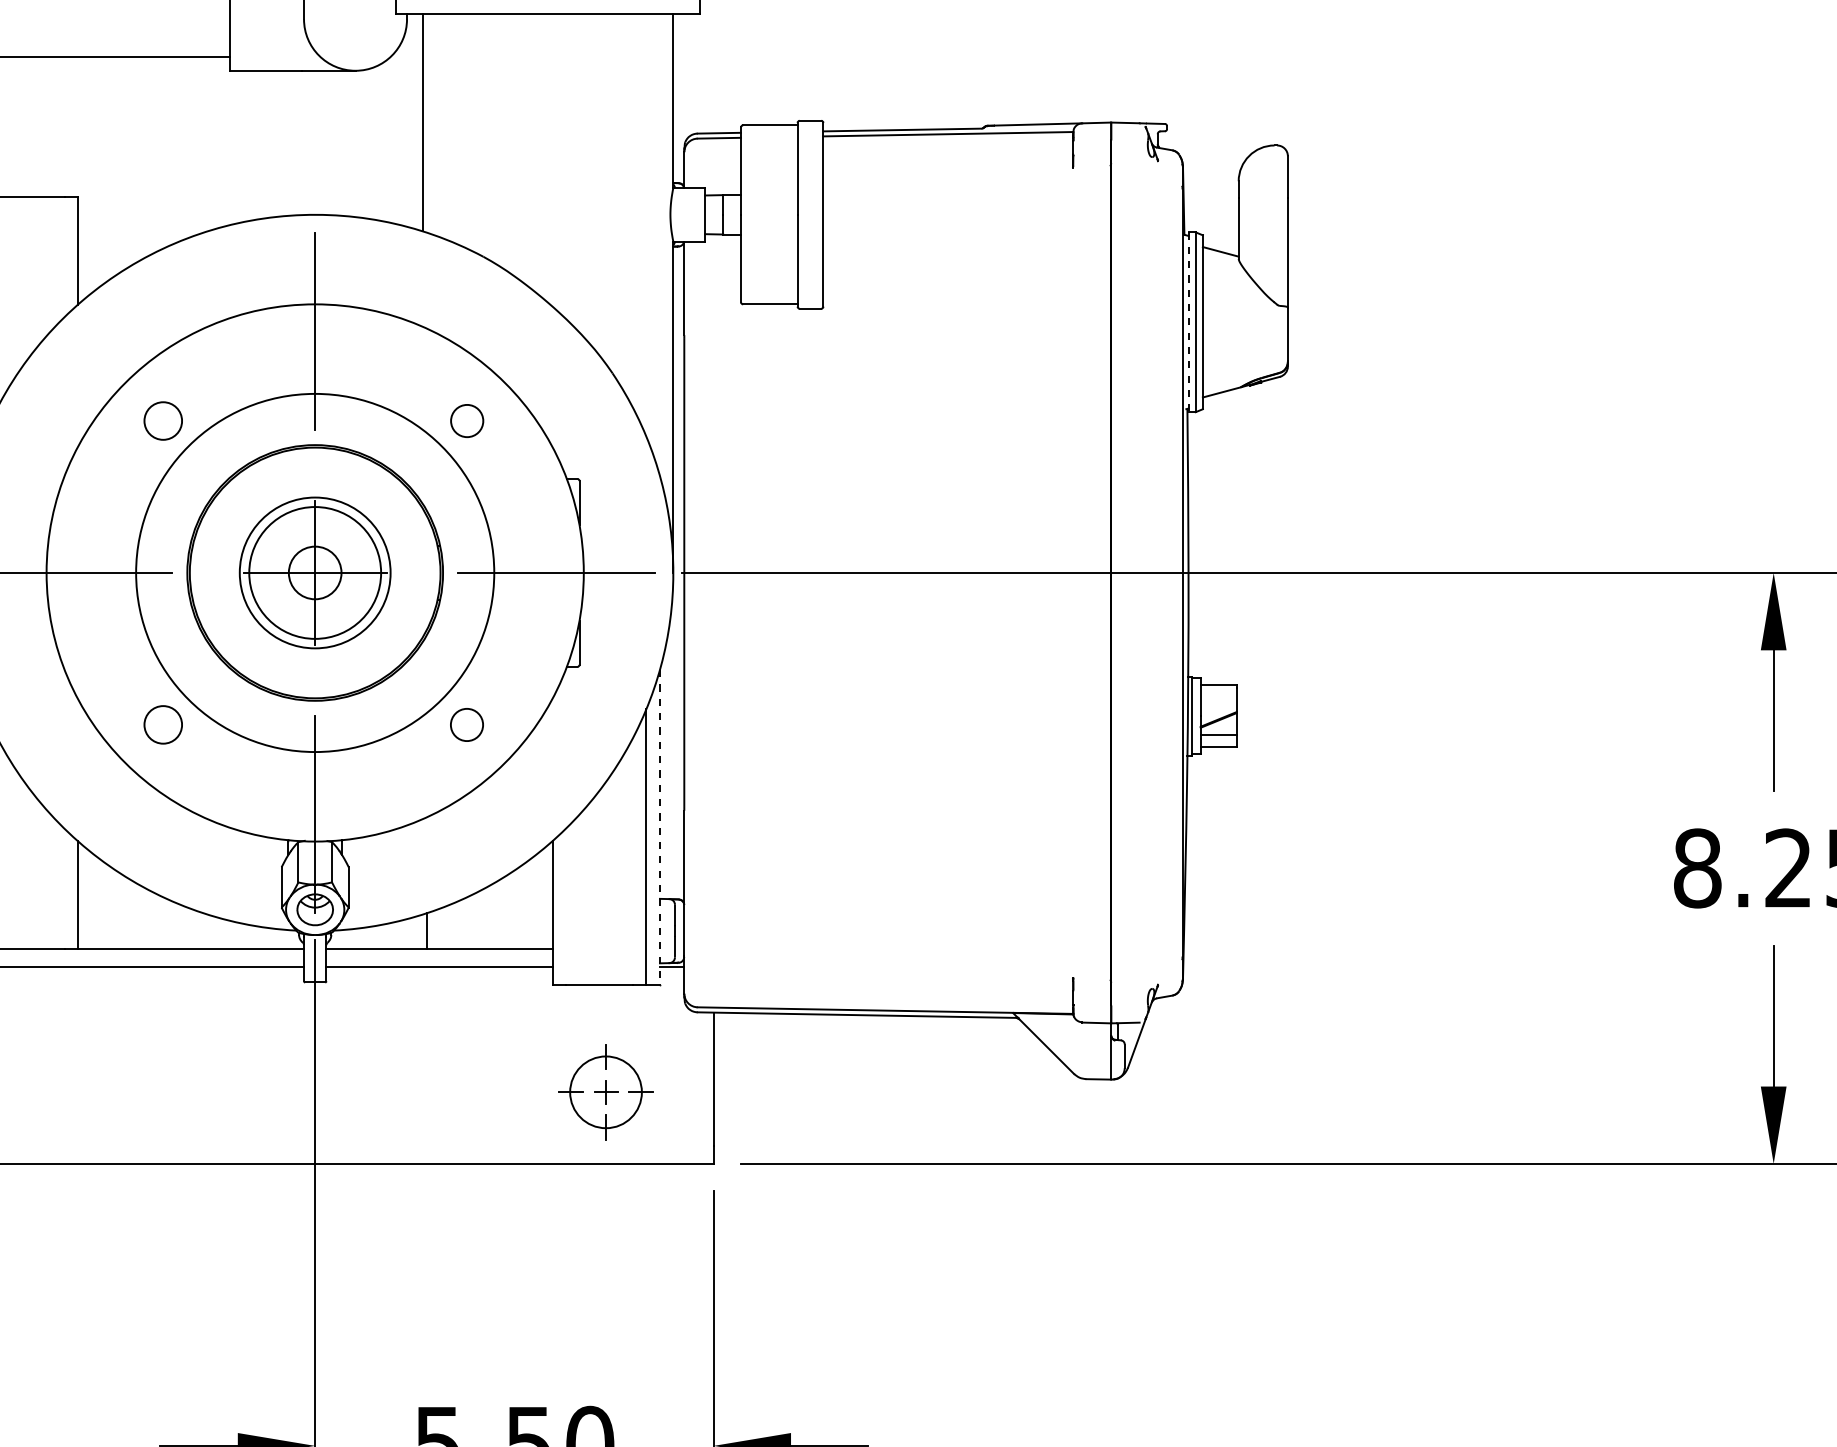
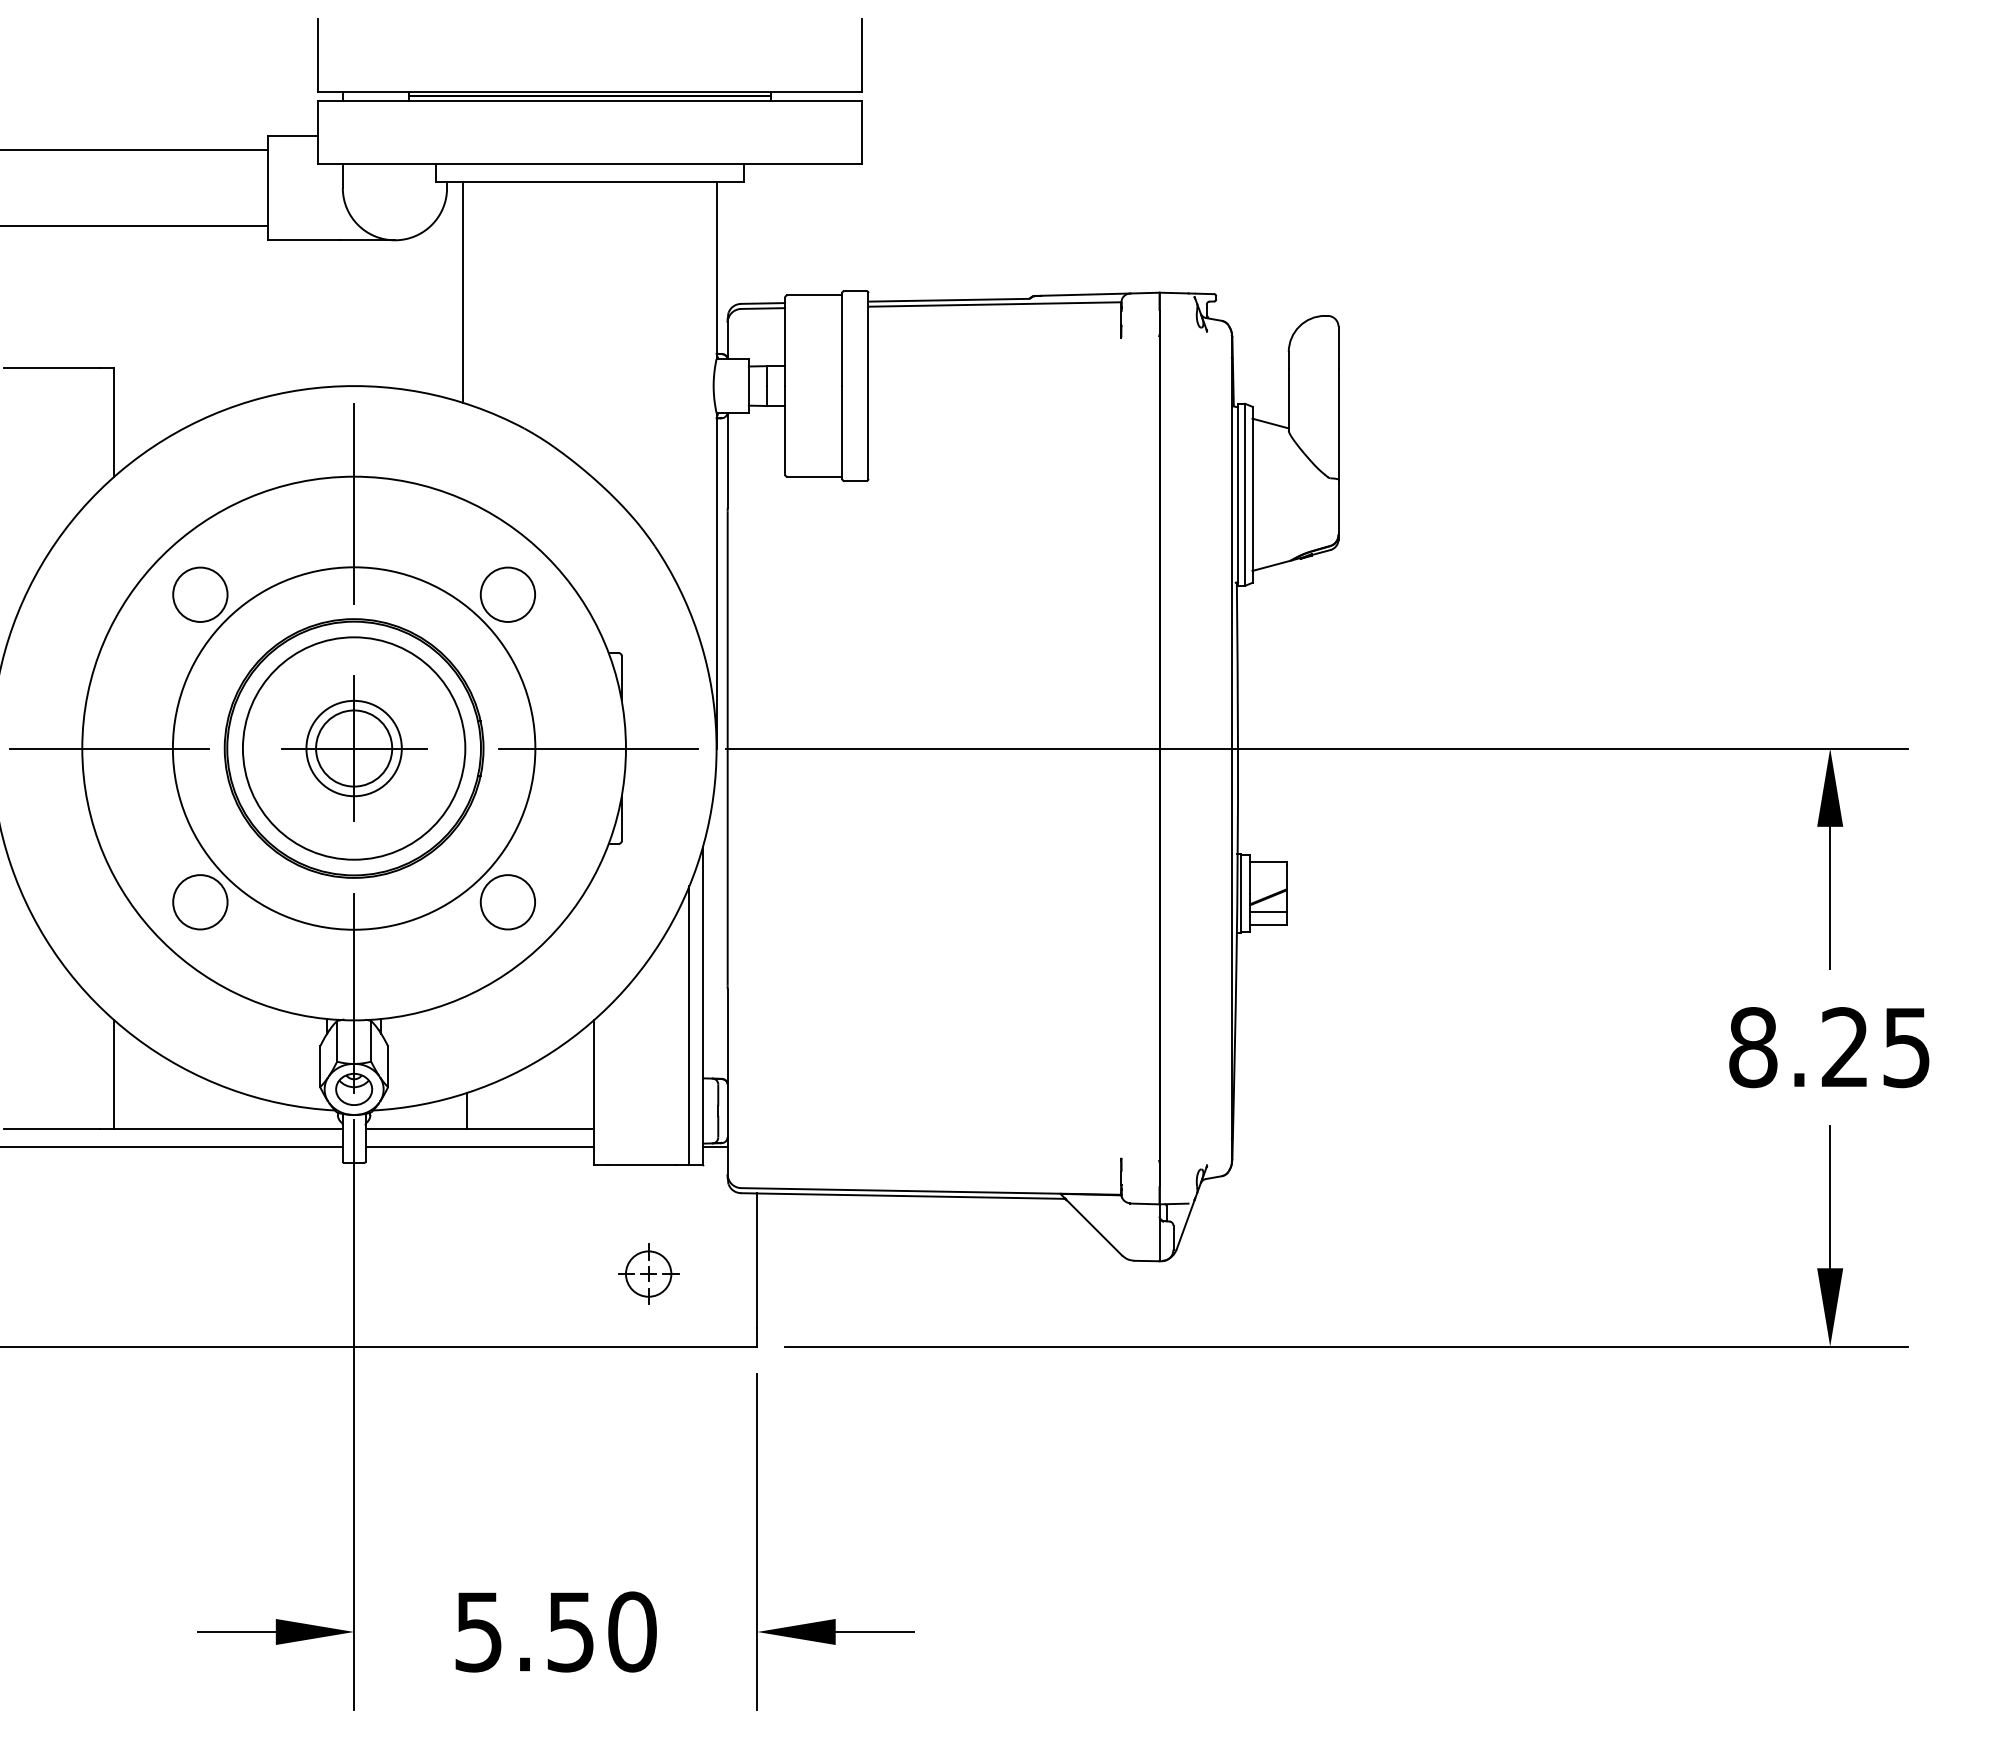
line: (1189, 321) -> (1238, 494), dashed -> solid
circle: (163, 420) -> (200, 594), size x1.43
circle: (466, 420) -> (507, 594), size x1.67
circle: (314, 572) -> (353, 748), size x0.62
circle: (314, 572) -> (353, 748), size x1.67
circle: (315, 572) -> (354, 748), size x1.43
circle: (163, 725) -> (200, 902), size x1.43
circle: (466, 725) -> (507, 902), size x1.67
line: (660, 827) -> (703, 1006), dashed -> solid
part: (606, 1091) -> (648, 1273), size x0.62

